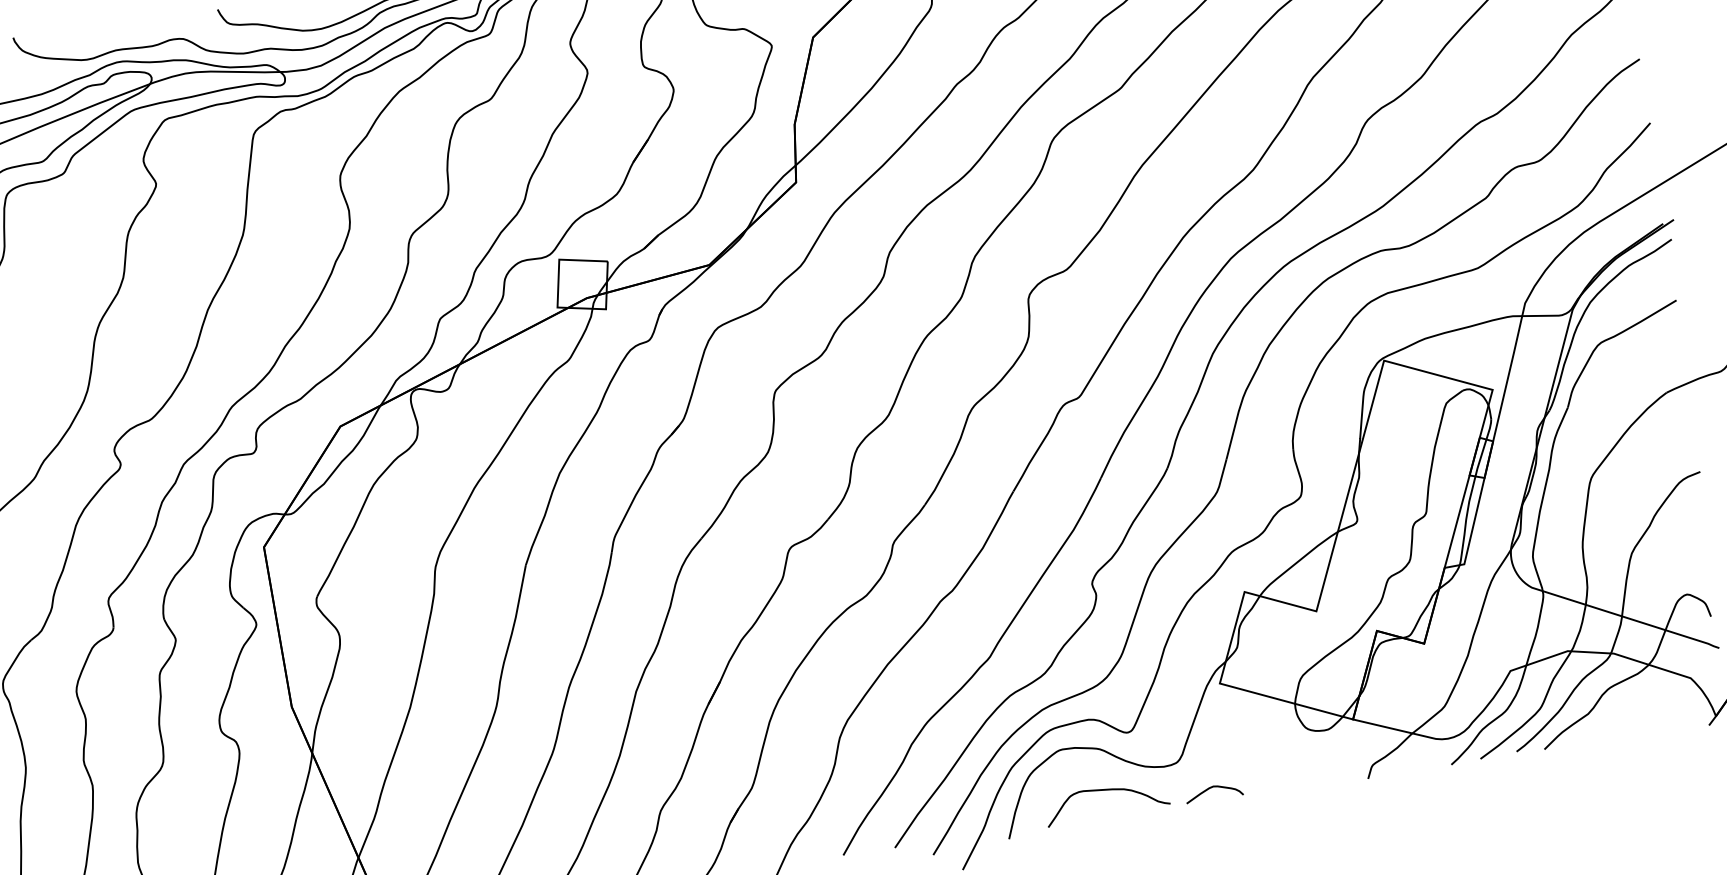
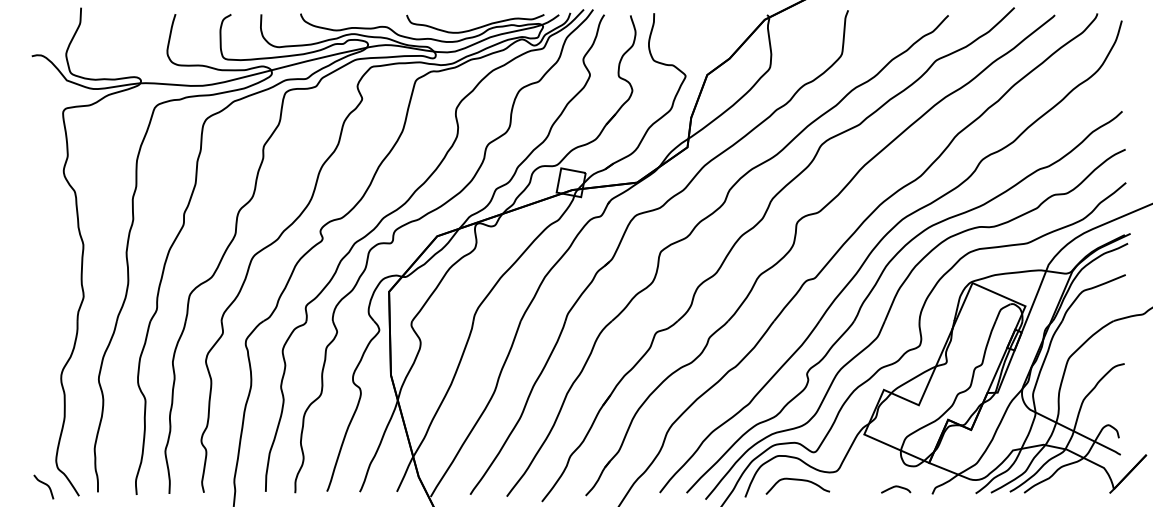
curve: (1214, 788) -> (896, 487), moved

